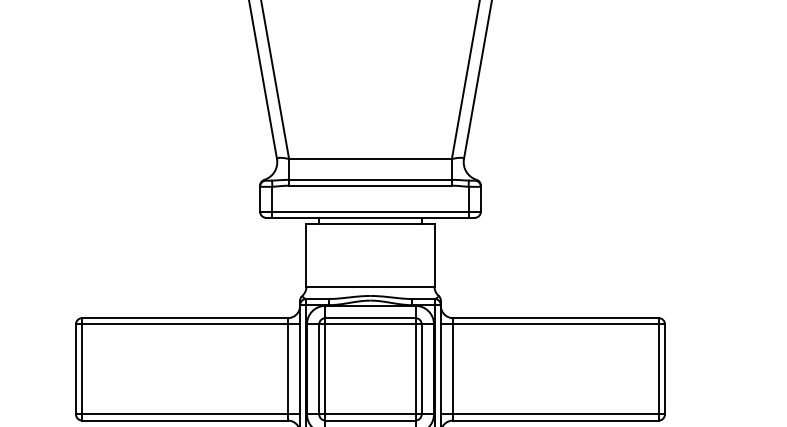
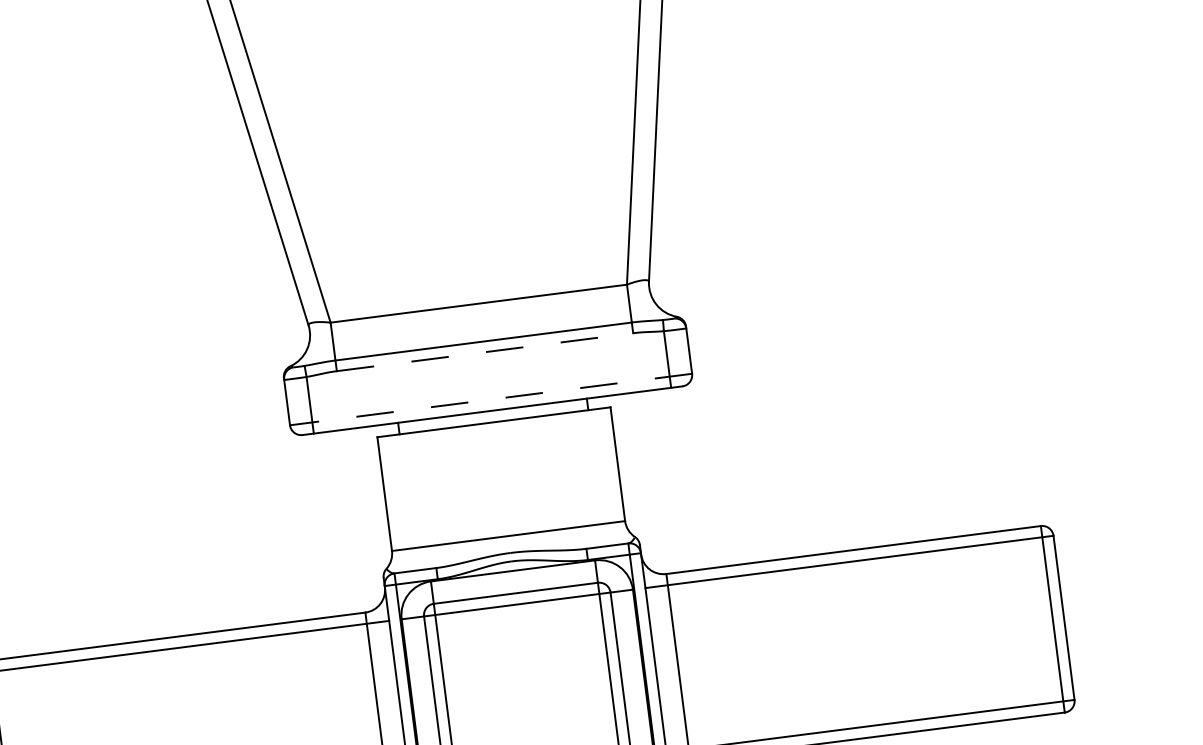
line: (371, 185) -> (486, 351), solid -> dashed
line: (369, 211) -> (489, 399), solid -> dashed

